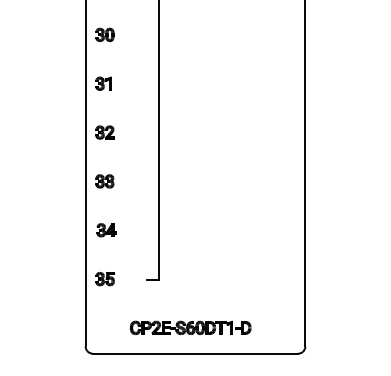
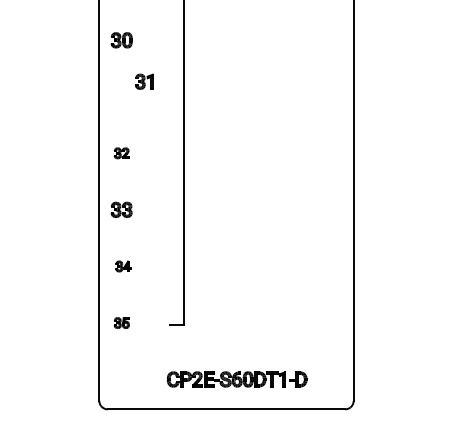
part: (103, 83) -> (144, 81), moved
part: (104, 132) -> (121, 153), size x0.7
part: (106, 230) -> (123, 266), size x0.7
part: (104, 279) -> (121, 323), size x0.7
part: (190, 327) -> (236, 378), moved

